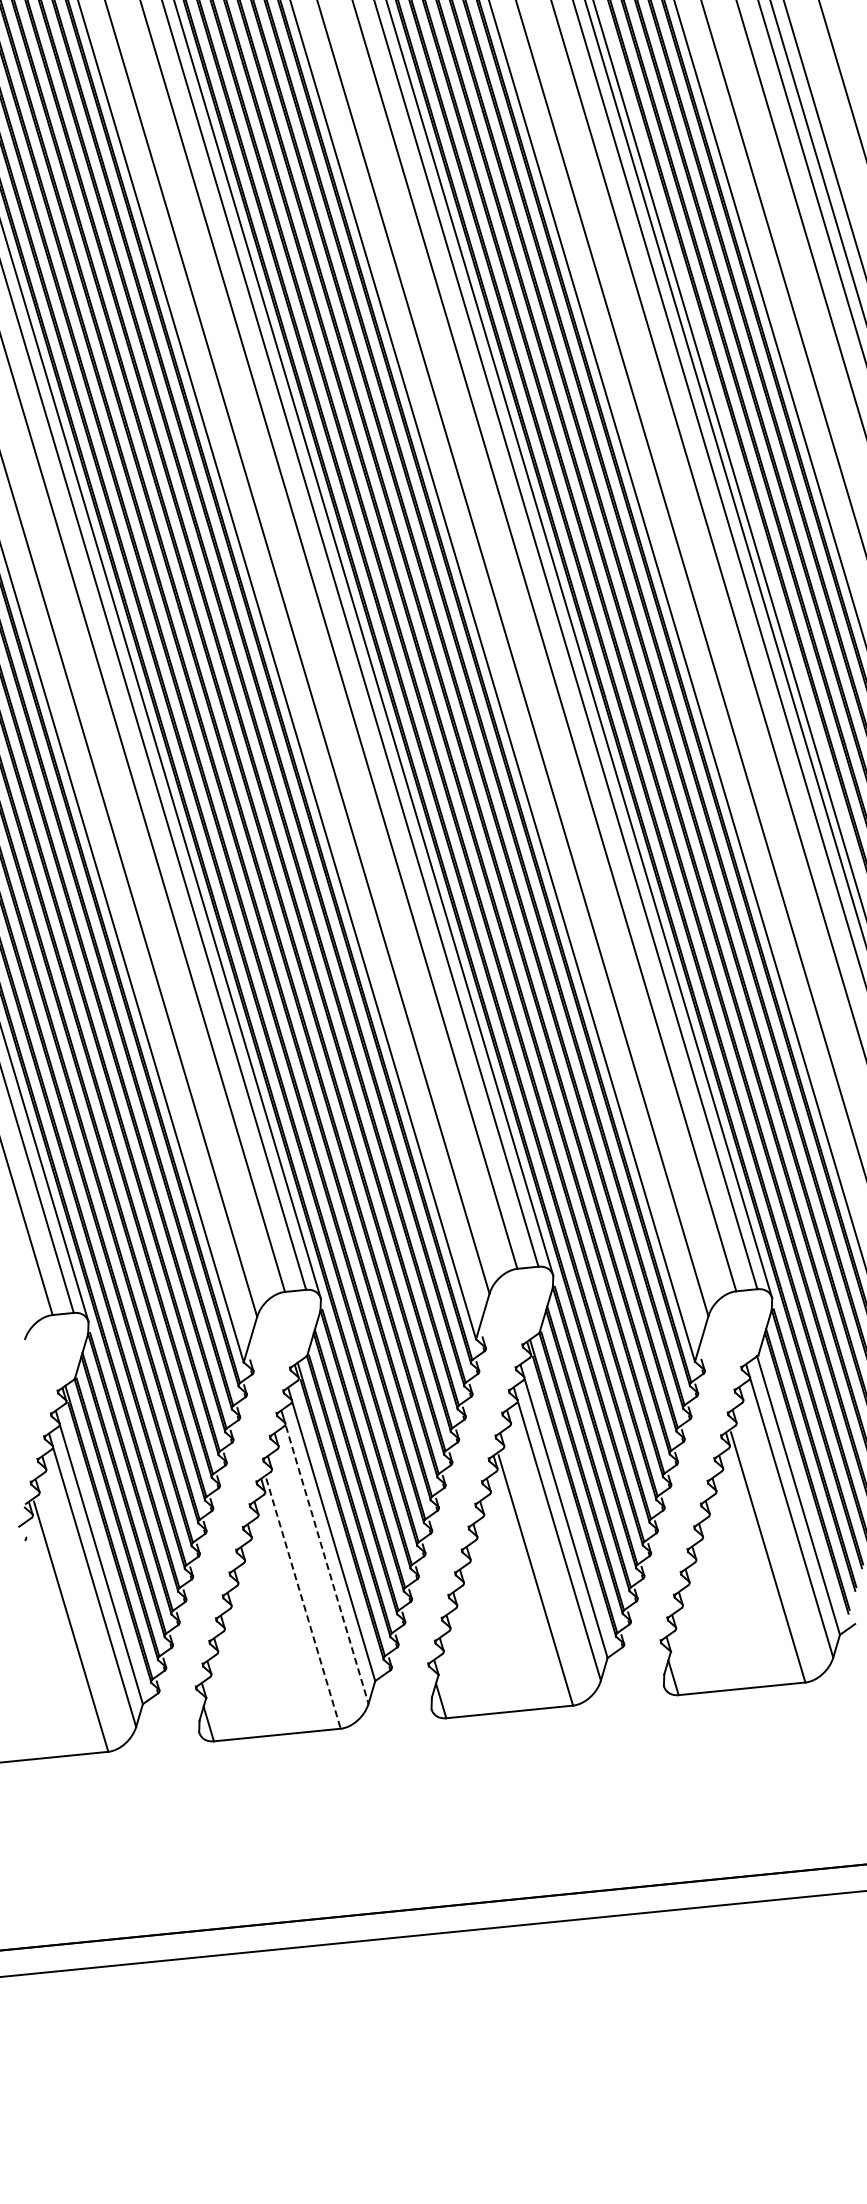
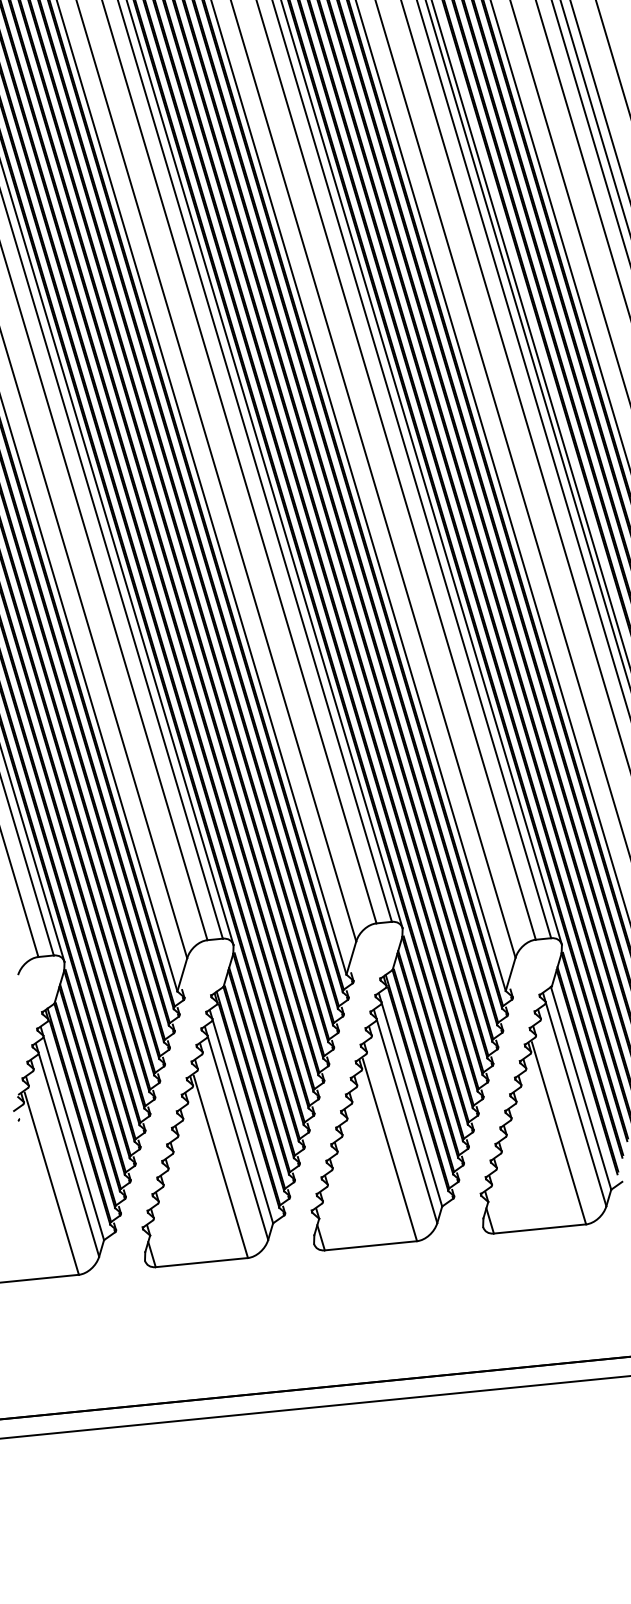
line: (327, 1564) -> (238, 1138), dashed -> solid
line: (303, 1603) -> (220, 1166), dashed -> solid

